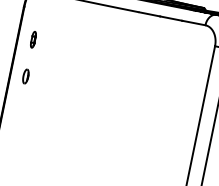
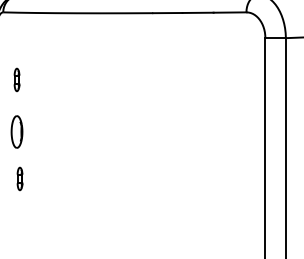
part: (25, 76) -> (16, 131), size x1.6
part: (20, 109) -> (19, 178), added

